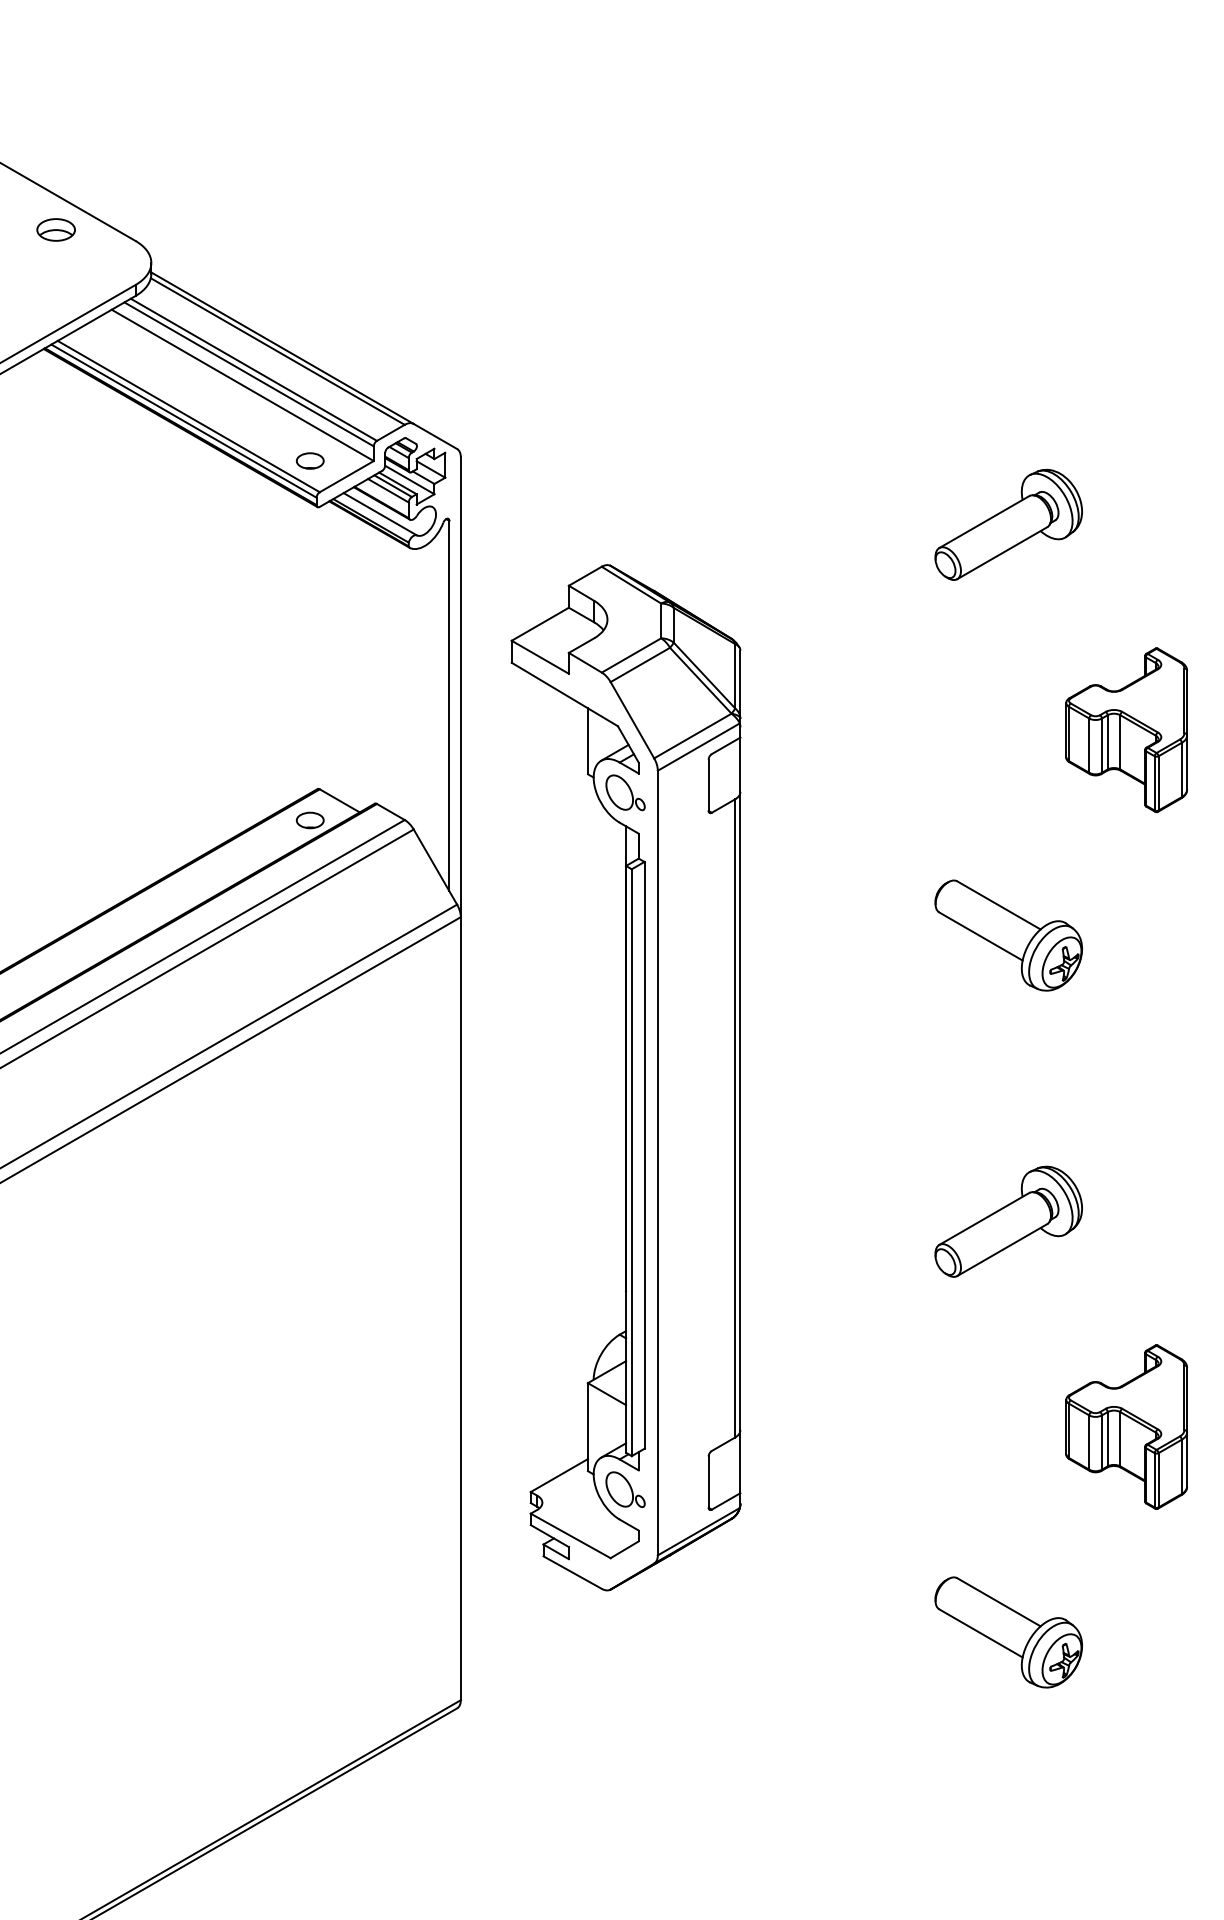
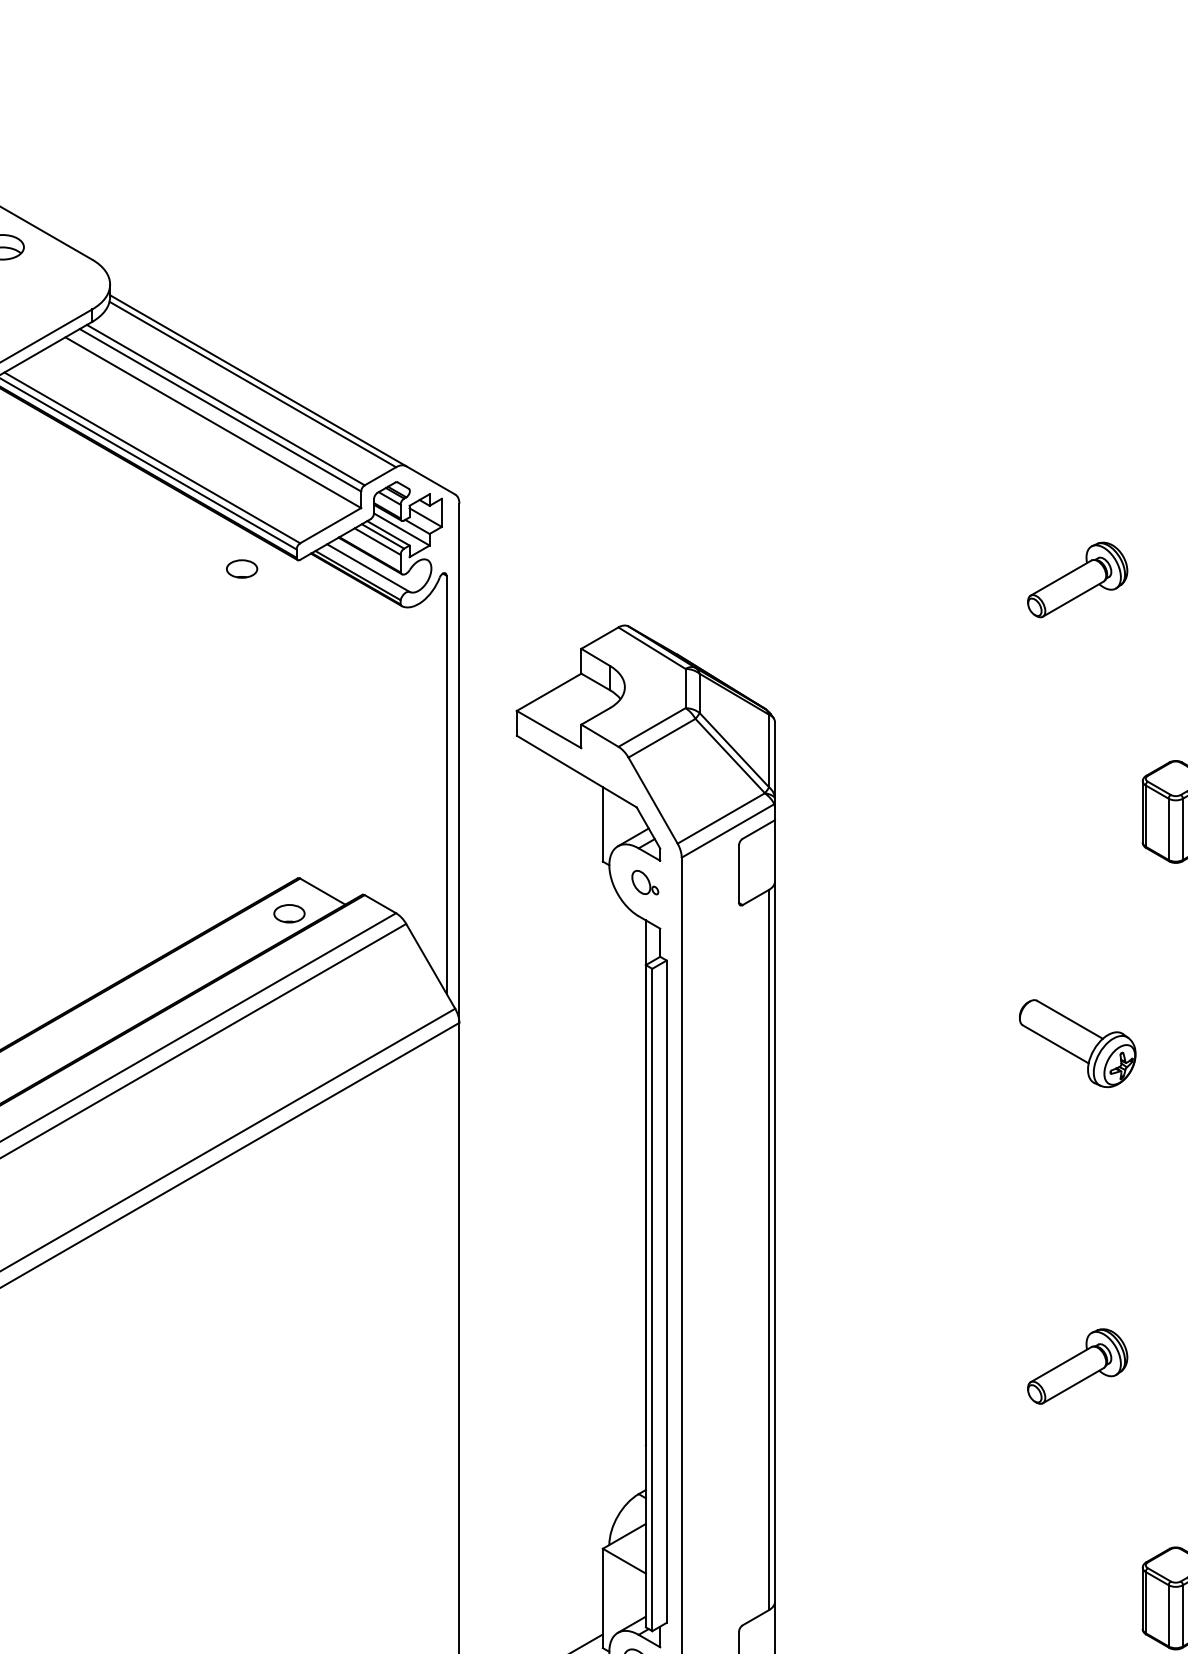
part: (309, 460) -> (241, 568), moved
part: (1008, 524) -> (1077, 579), size x0.6
part: (625, 792) -> (645, 882), size x0.6
part: (1008, 935) -> (1077, 1043), size x0.7
part: (1008, 1221) -> (1077, 1366), size x0.6

